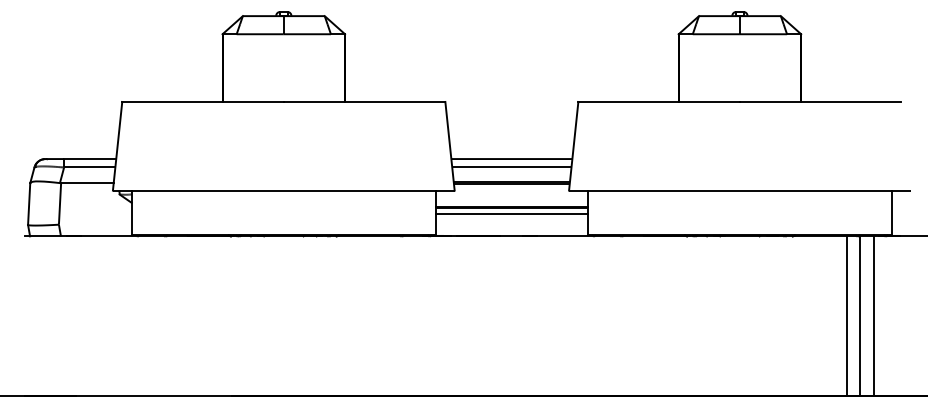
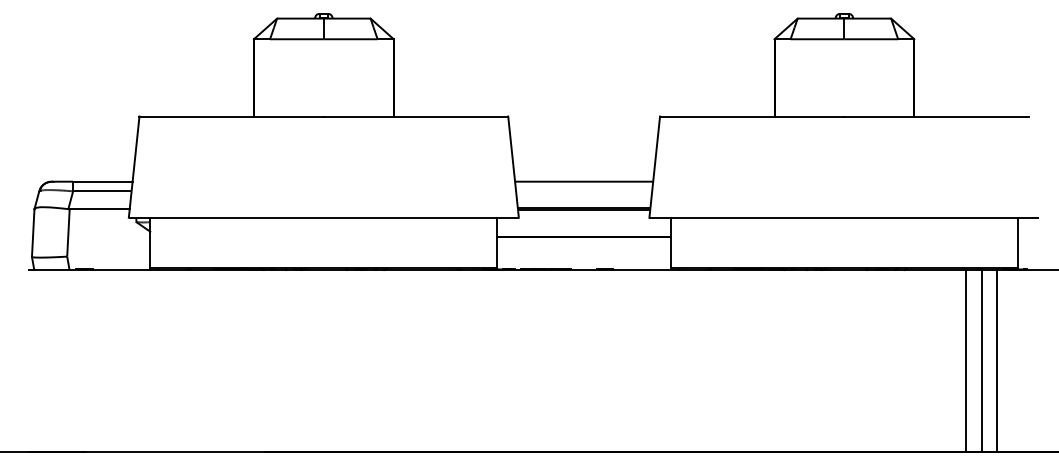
line: (512, 167) -> (584, 191), removed
line: (511, 214) -> (583, 244), removed

